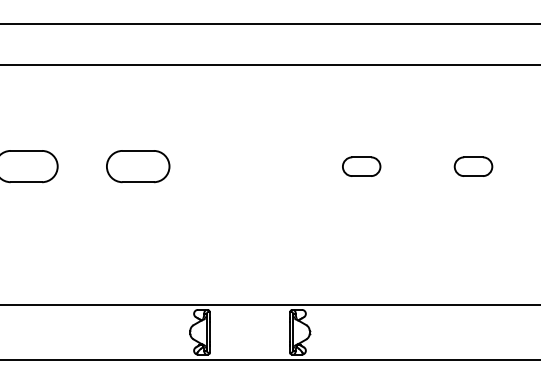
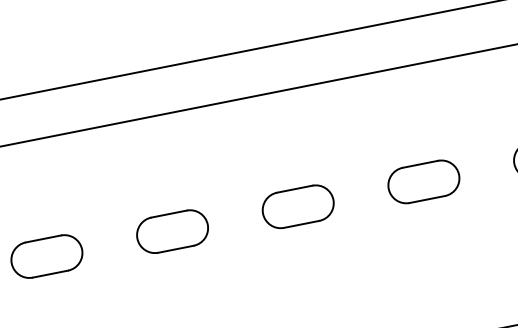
part: (249, 166) -> (172, 231), added
part: (361, 166) -> (297, 206), size x1.67
part: (473, 166) -> (423, 181), size x1.67

